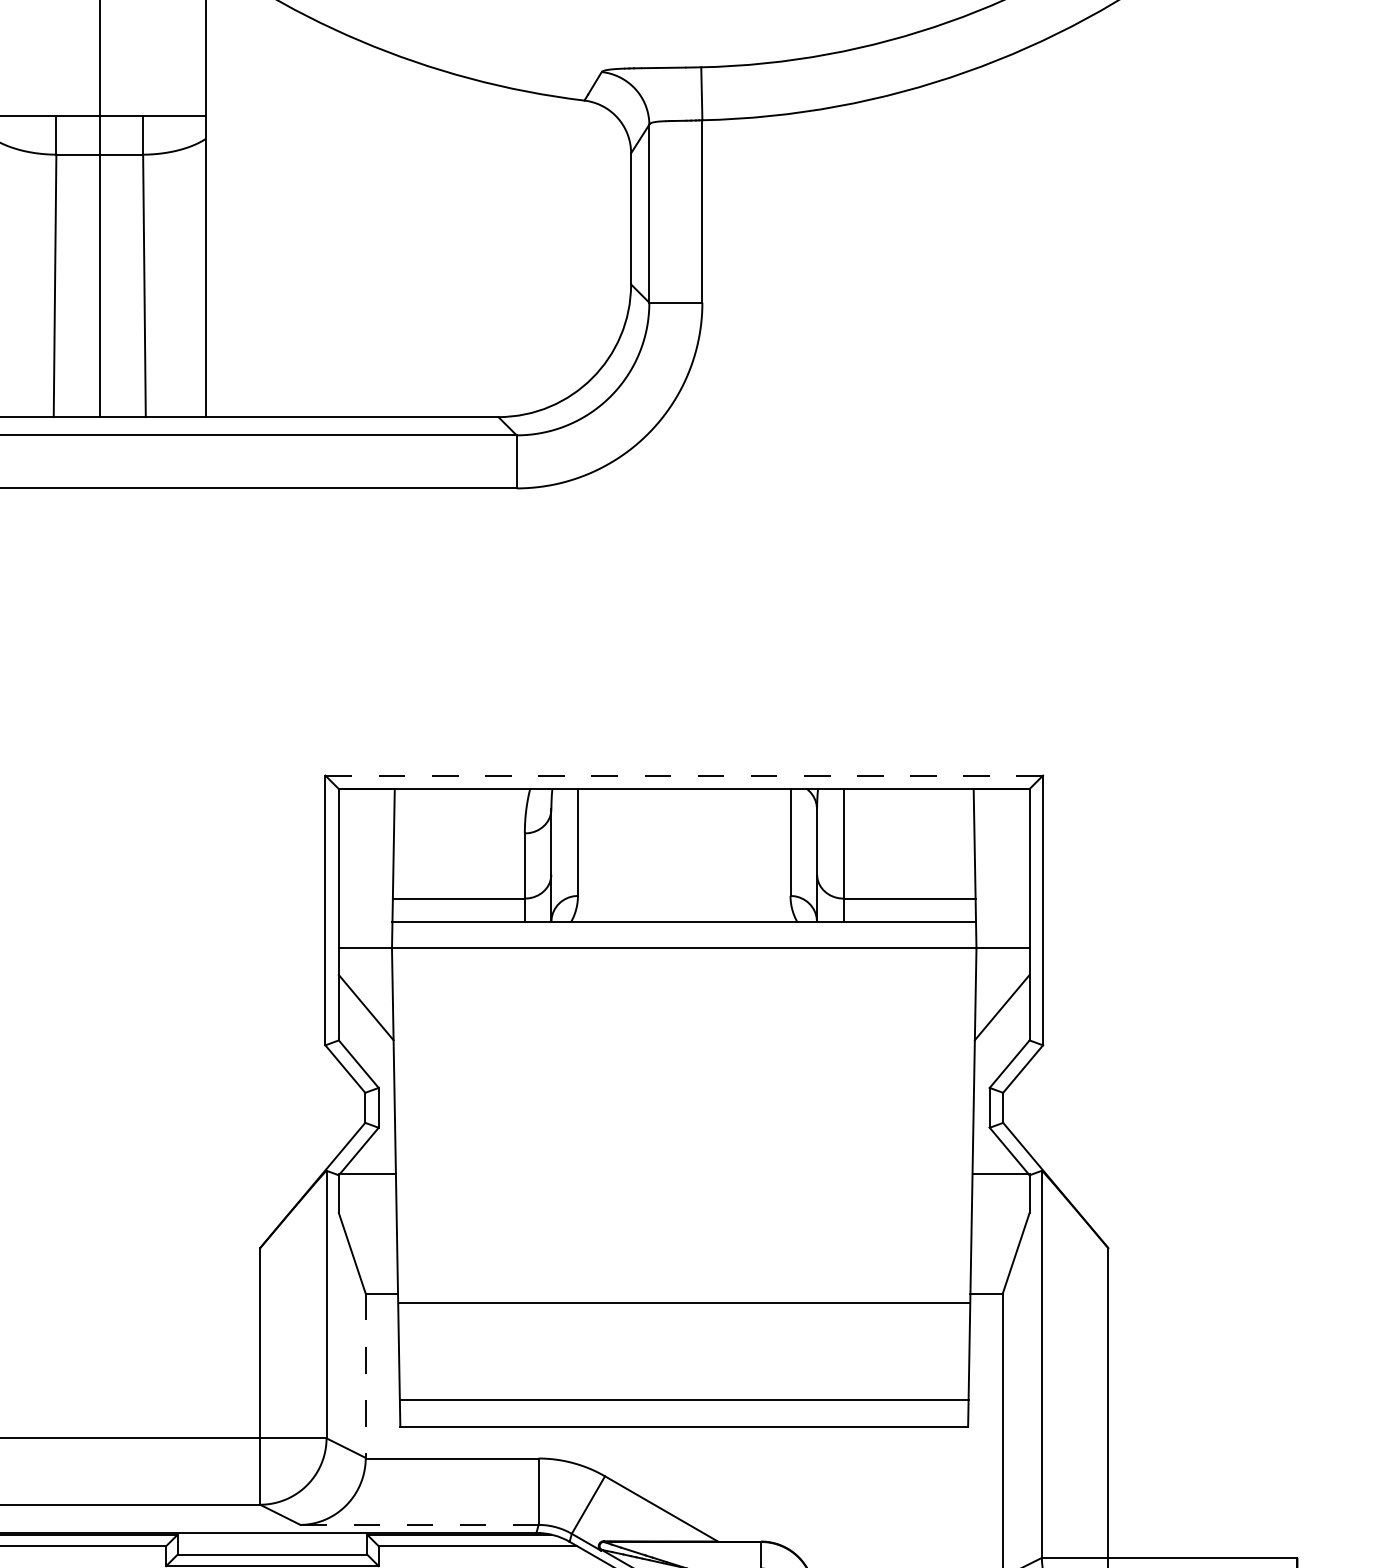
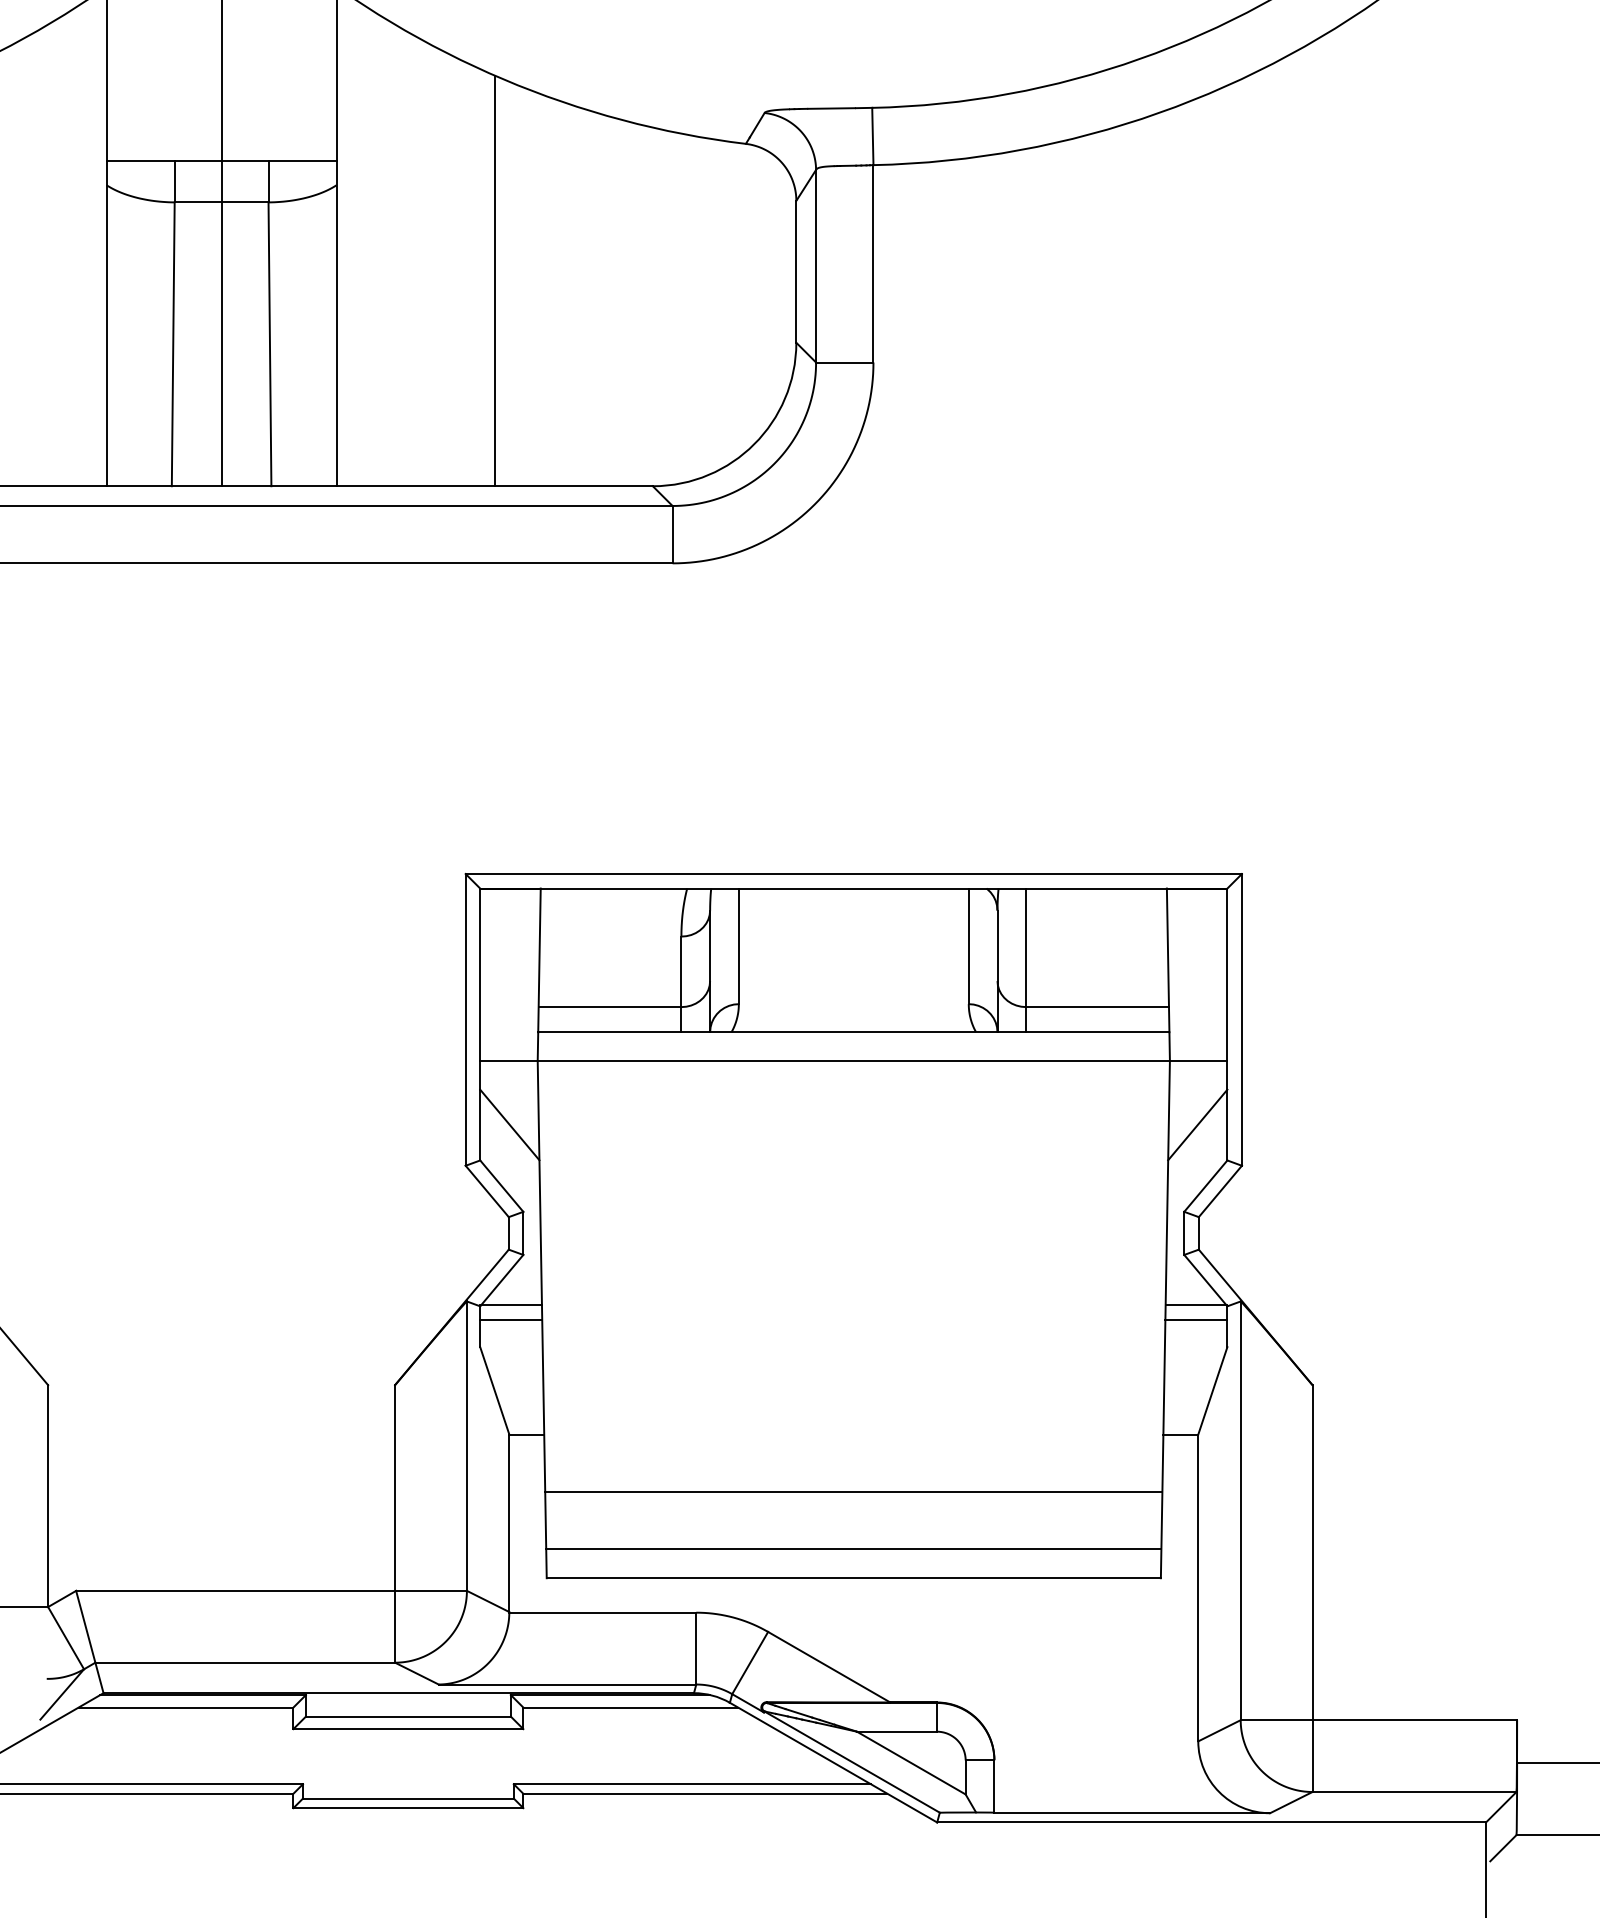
line: (352, 226) -> (494, 280), added
line: (683, 776) -> (853, 874), dashed -> solid
line: (367, 1187) -> (511, 1319), added
line: (1001, 1187) -> (1196, 1319), added
line: (683, 1303) -> (853, 1492), moved
line: (365, 1376) -> (509, 1523), dashed -> solid
line: (419, 1524) -> (567, 1684), dashed -> solid

